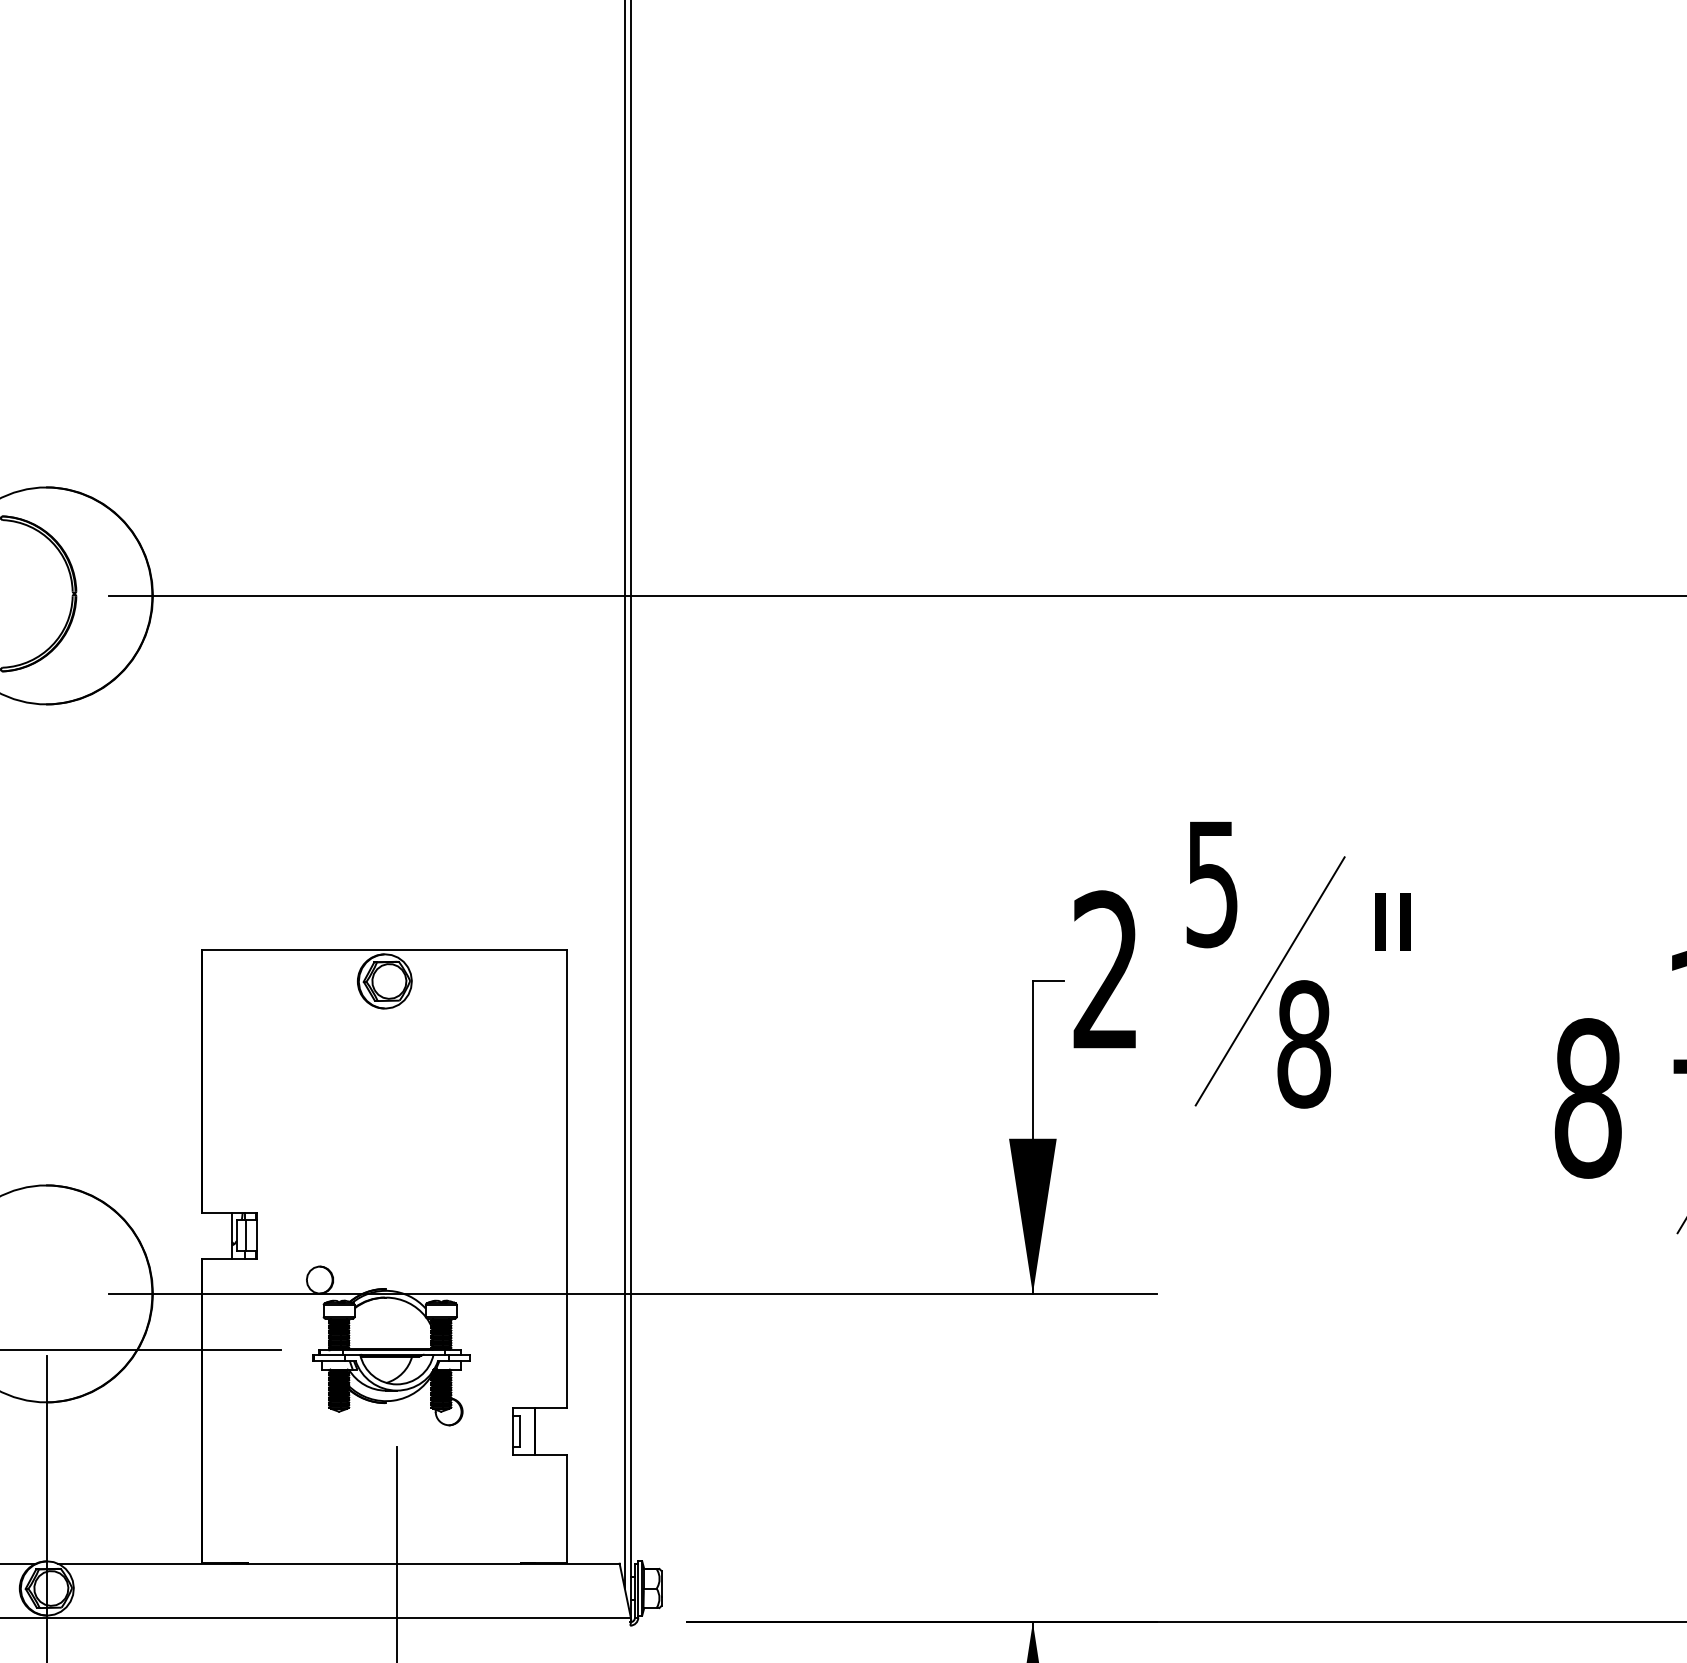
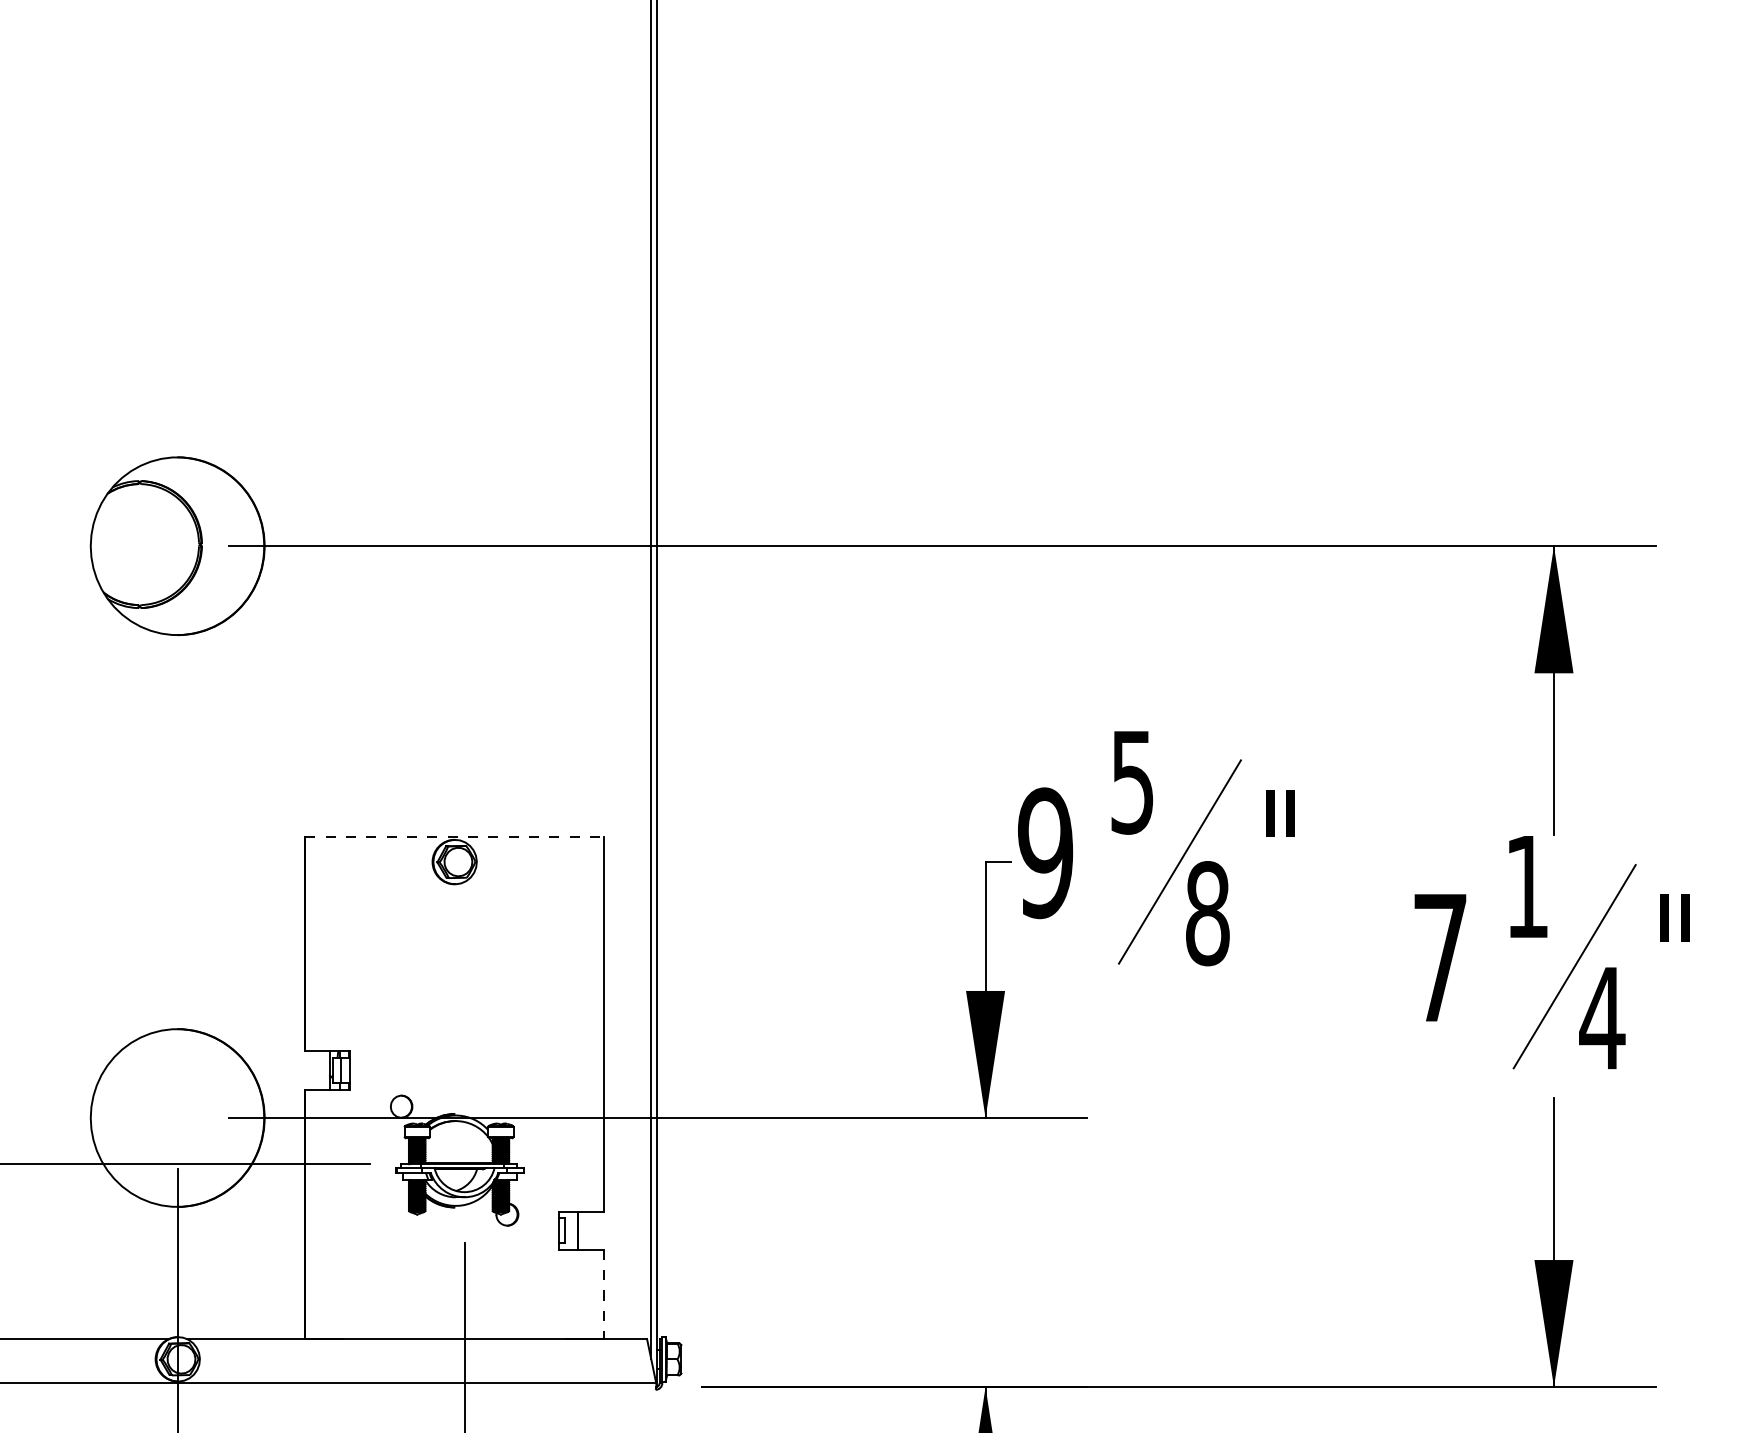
line: (384, 950) -> (454, 836), solid -> dashed
text: (1106, 970) -> (1045, 853), 2 -> 9
text: (1588, 1097) -> (1440, 957), 8 -> 7
line: (566, 1509) -> (603, 1294), solid -> dashed

